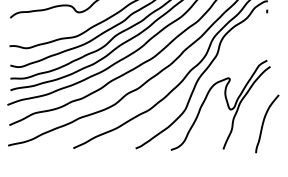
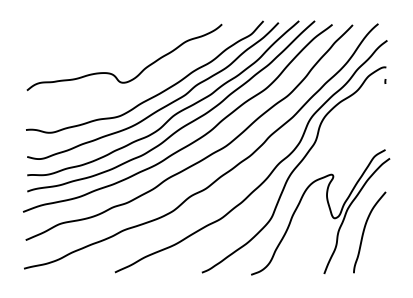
curve: (264, 121) -> (365, 229), moved

